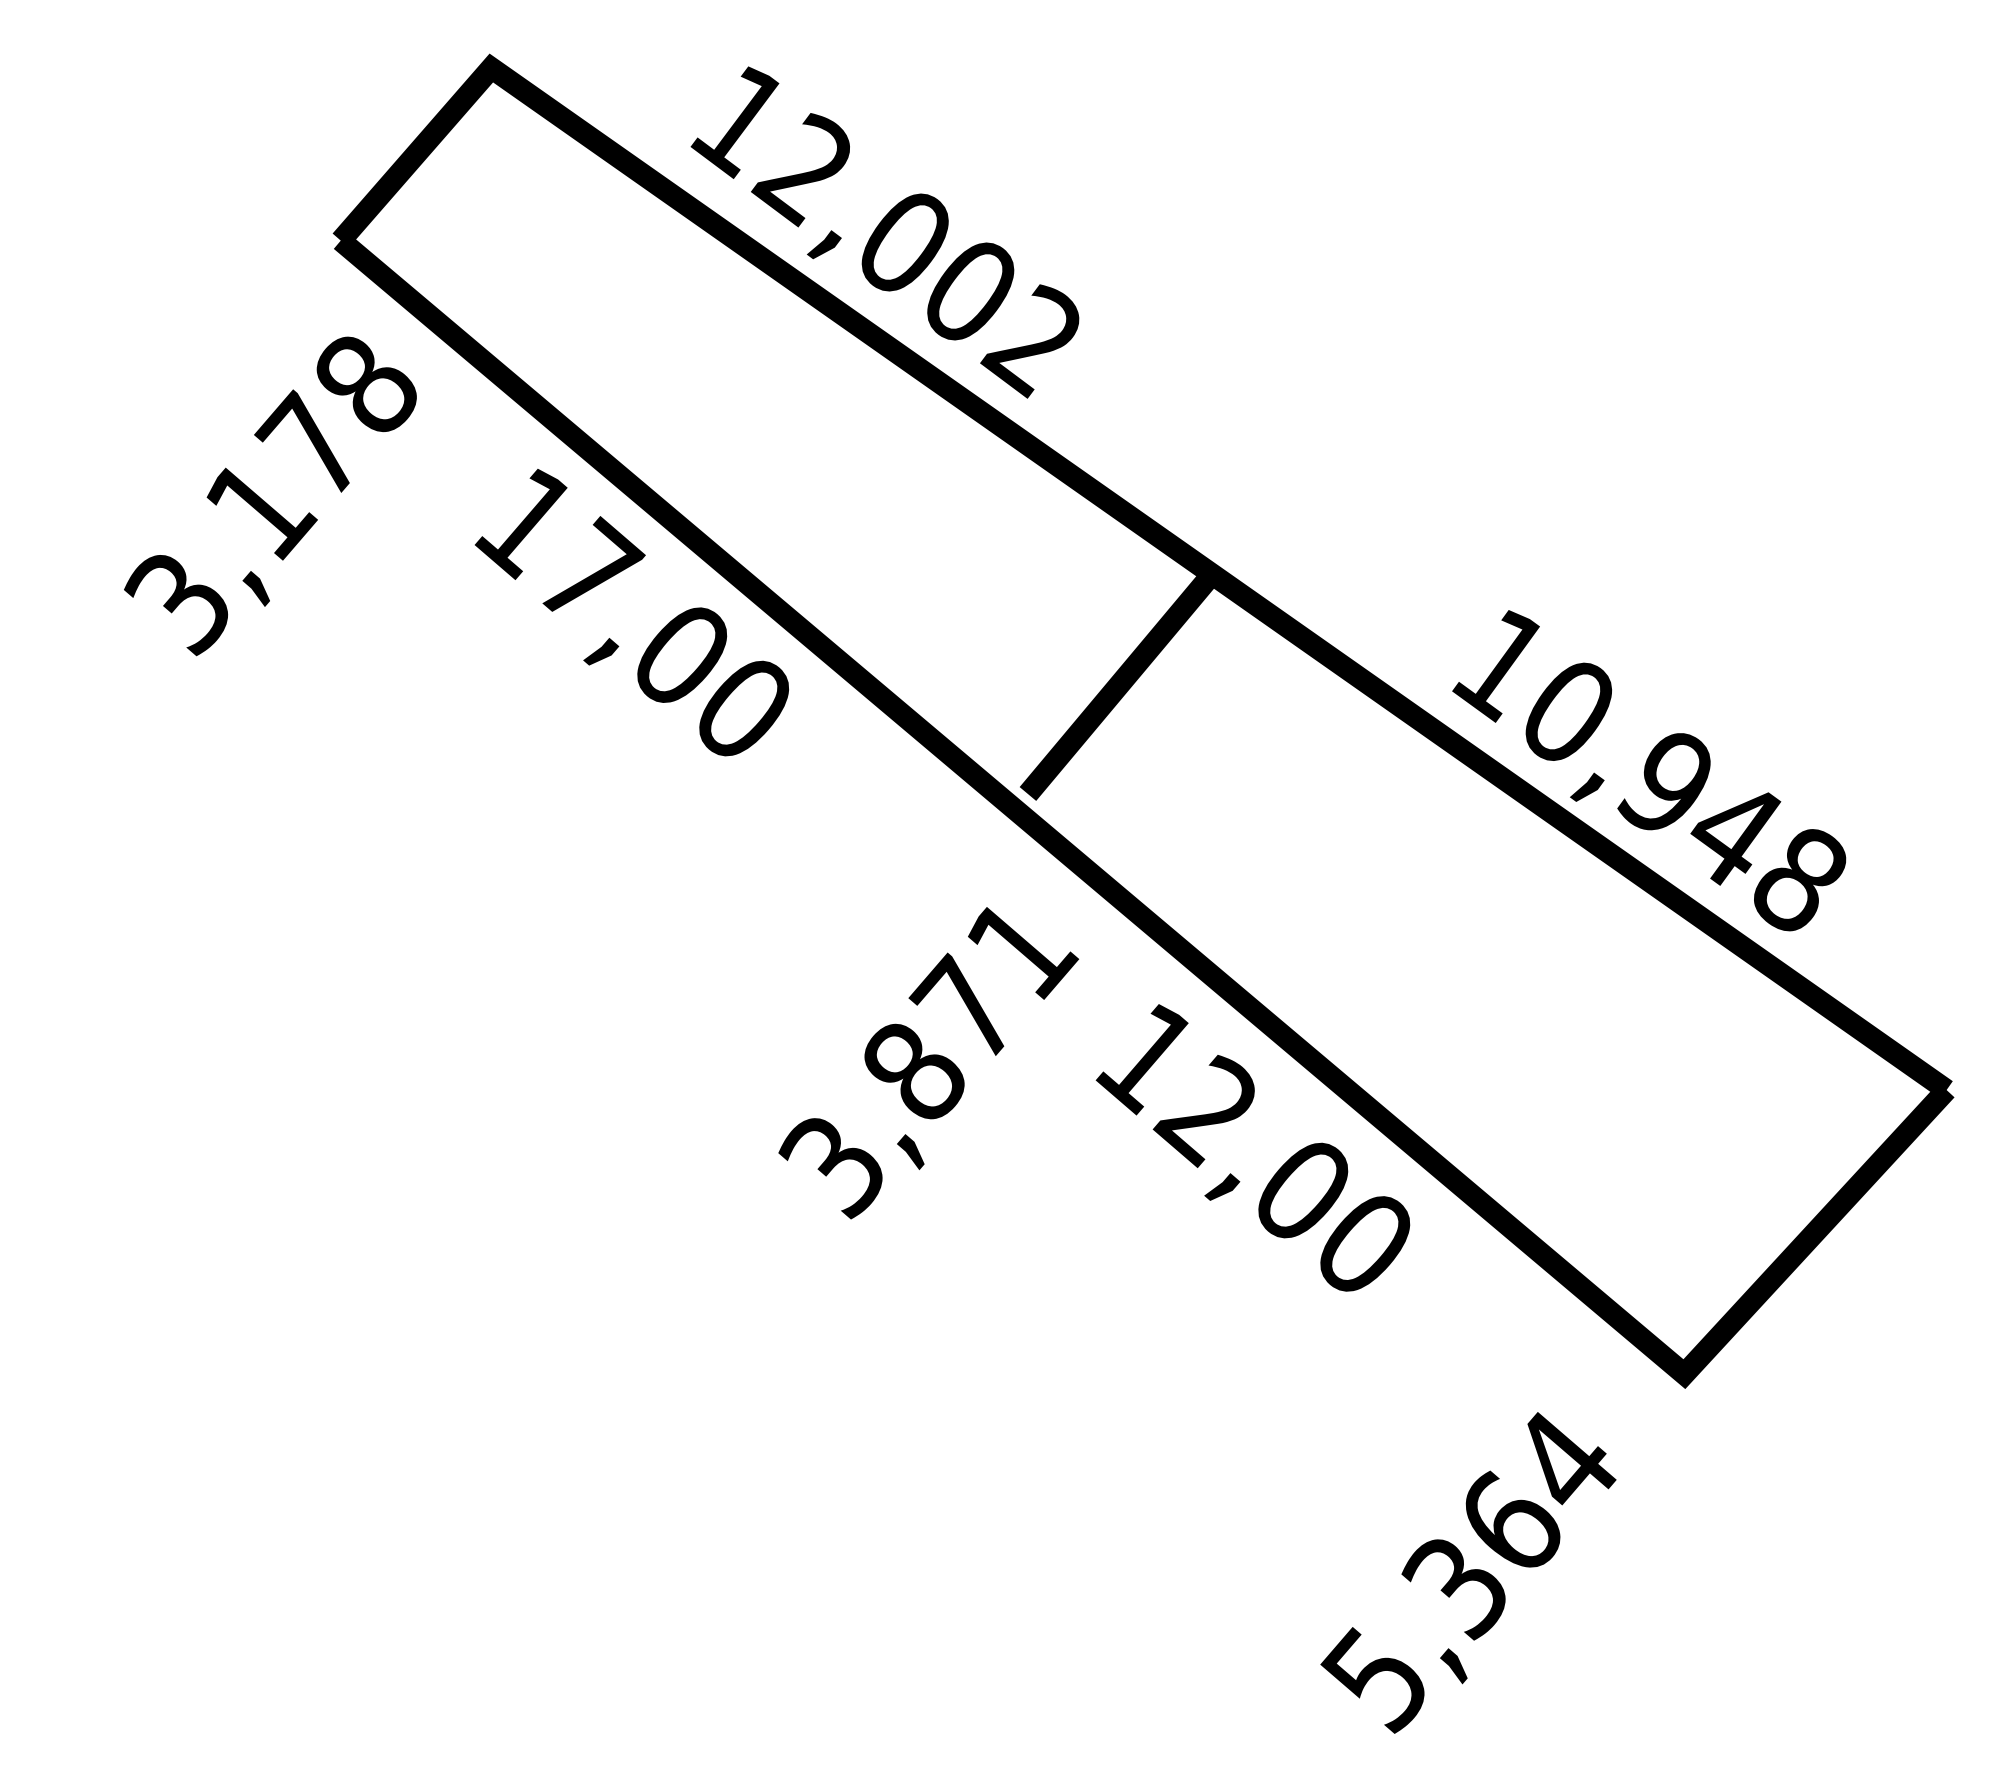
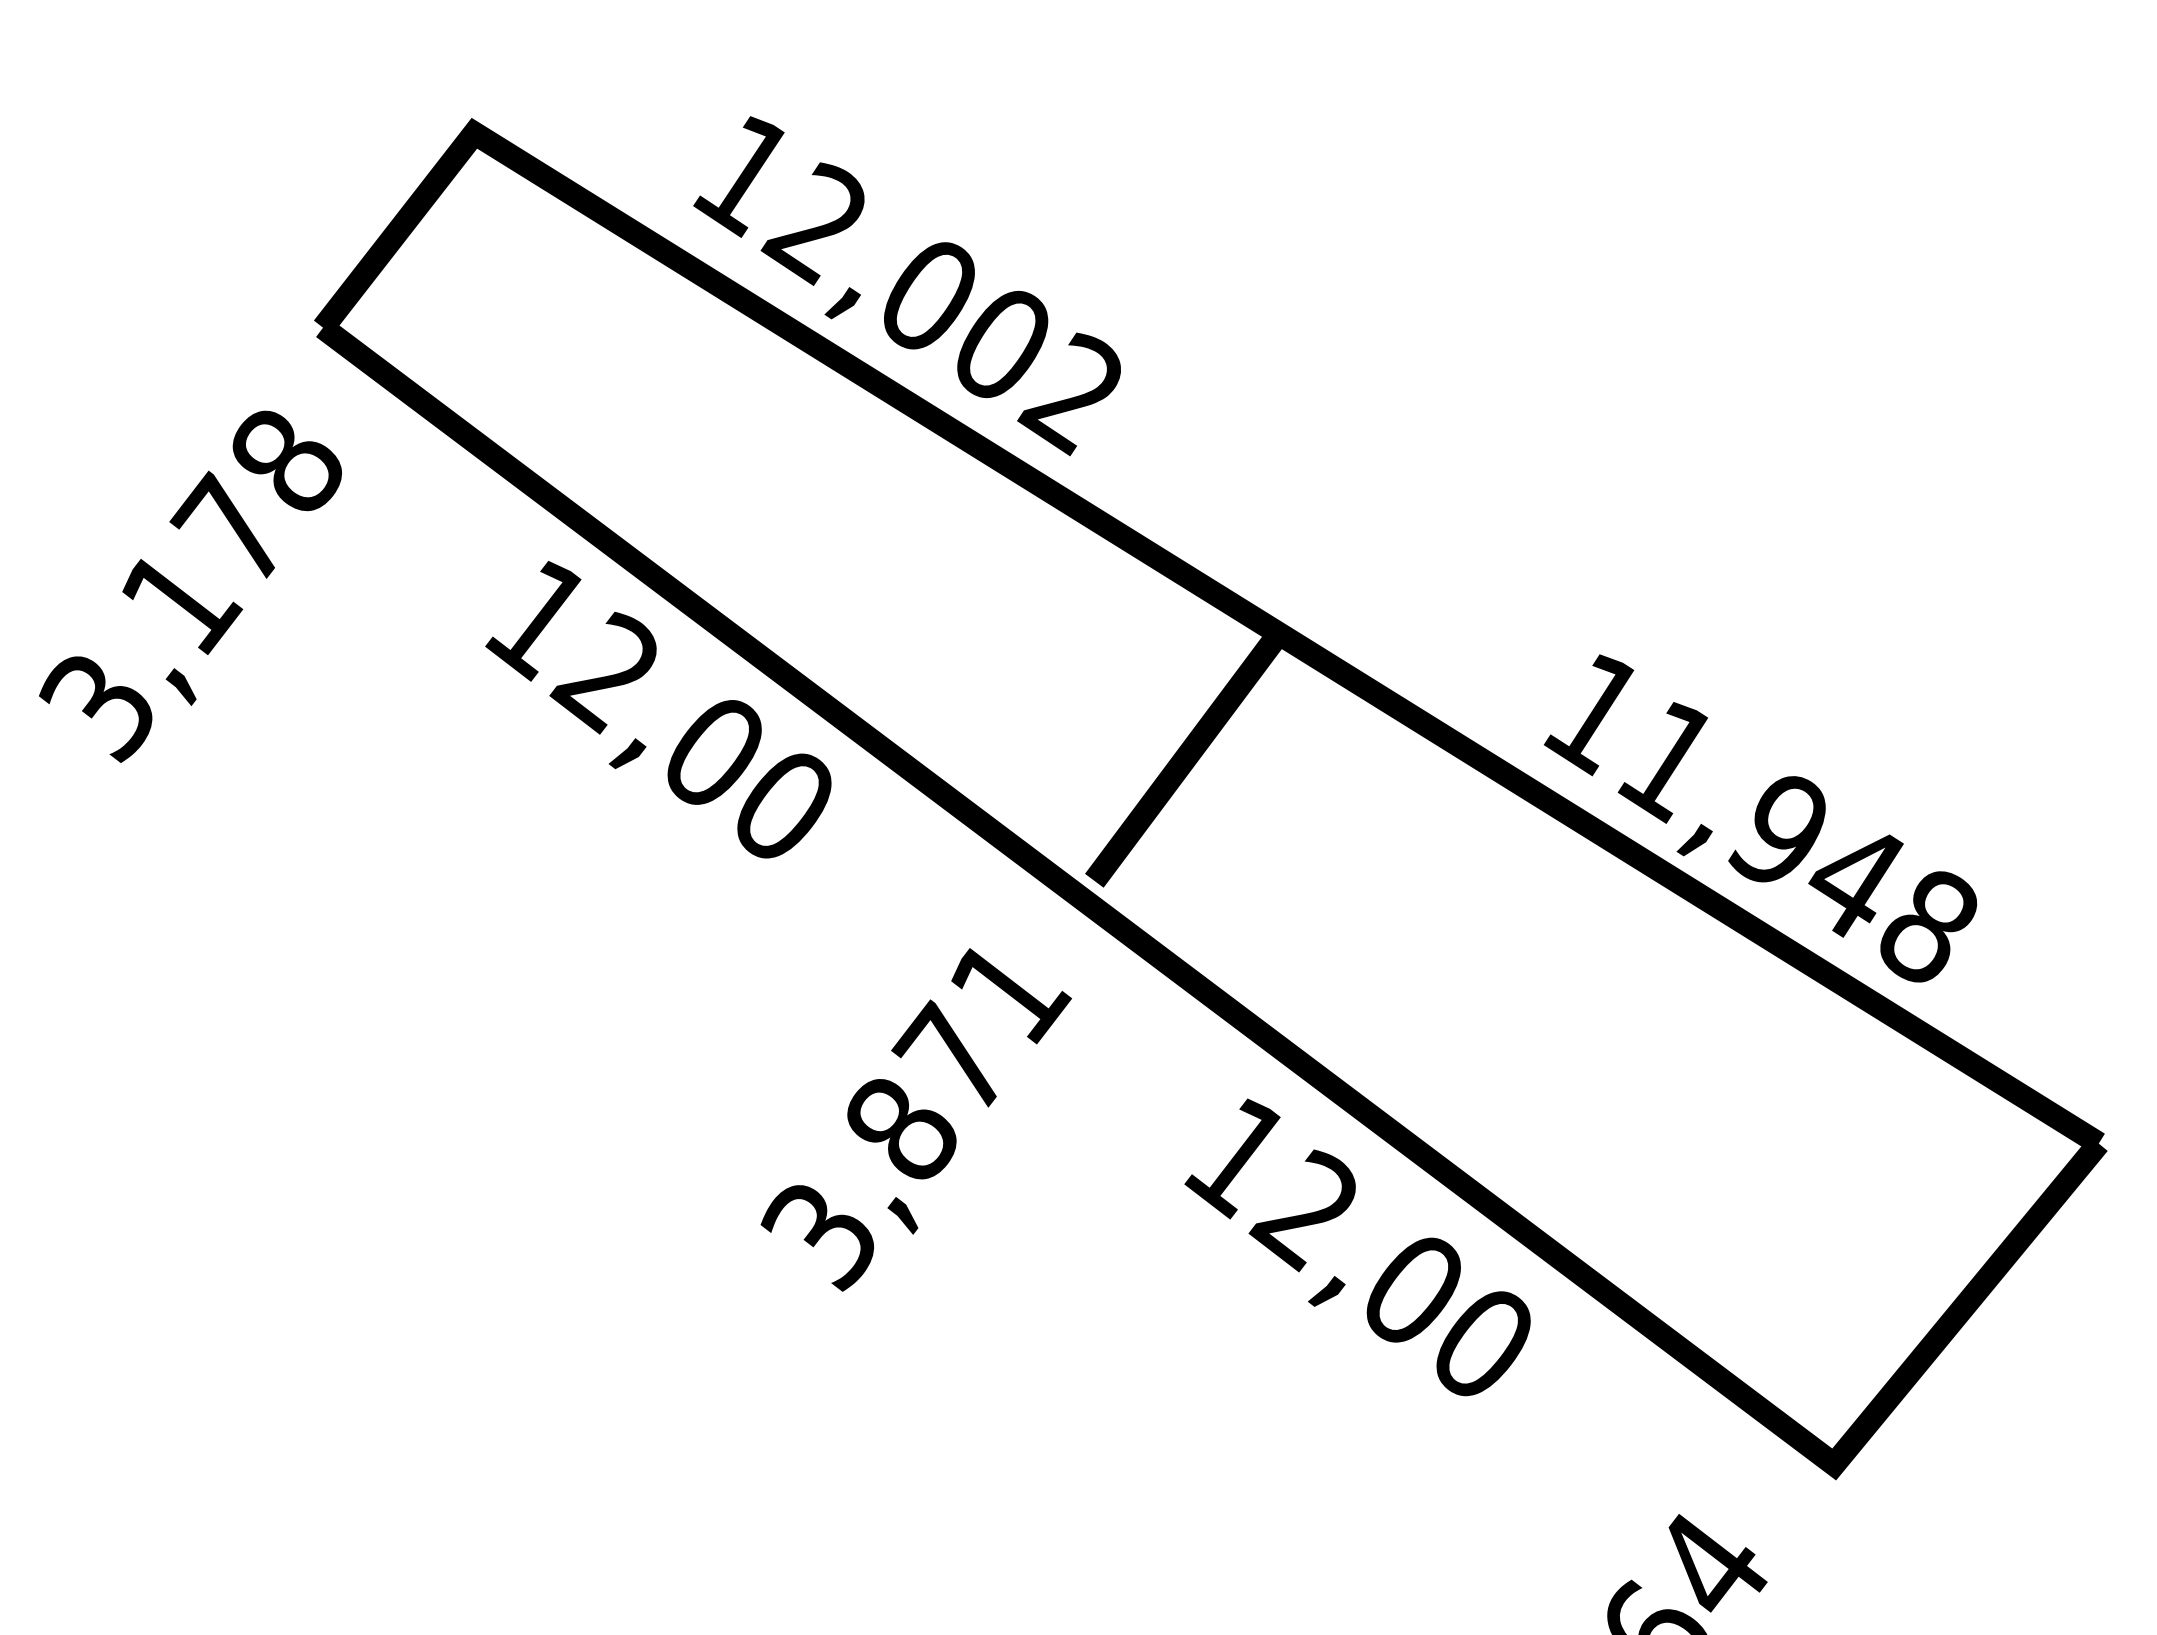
text: (270, 496) -> (190, 587), moved
text: (588, 574) -> (609, 671), 17,00 -> 12,00
text: (1565, 714) -> (1666, 763), 10,948 -> 11,948
text: (928, 1063) -> (916, 1119), moved

